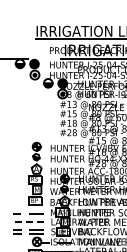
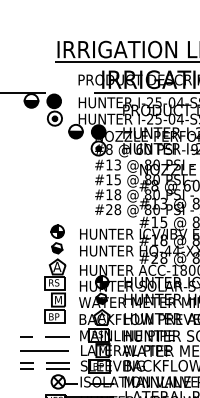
line: (28, 222) -> (44, 351), dashed -> solid

